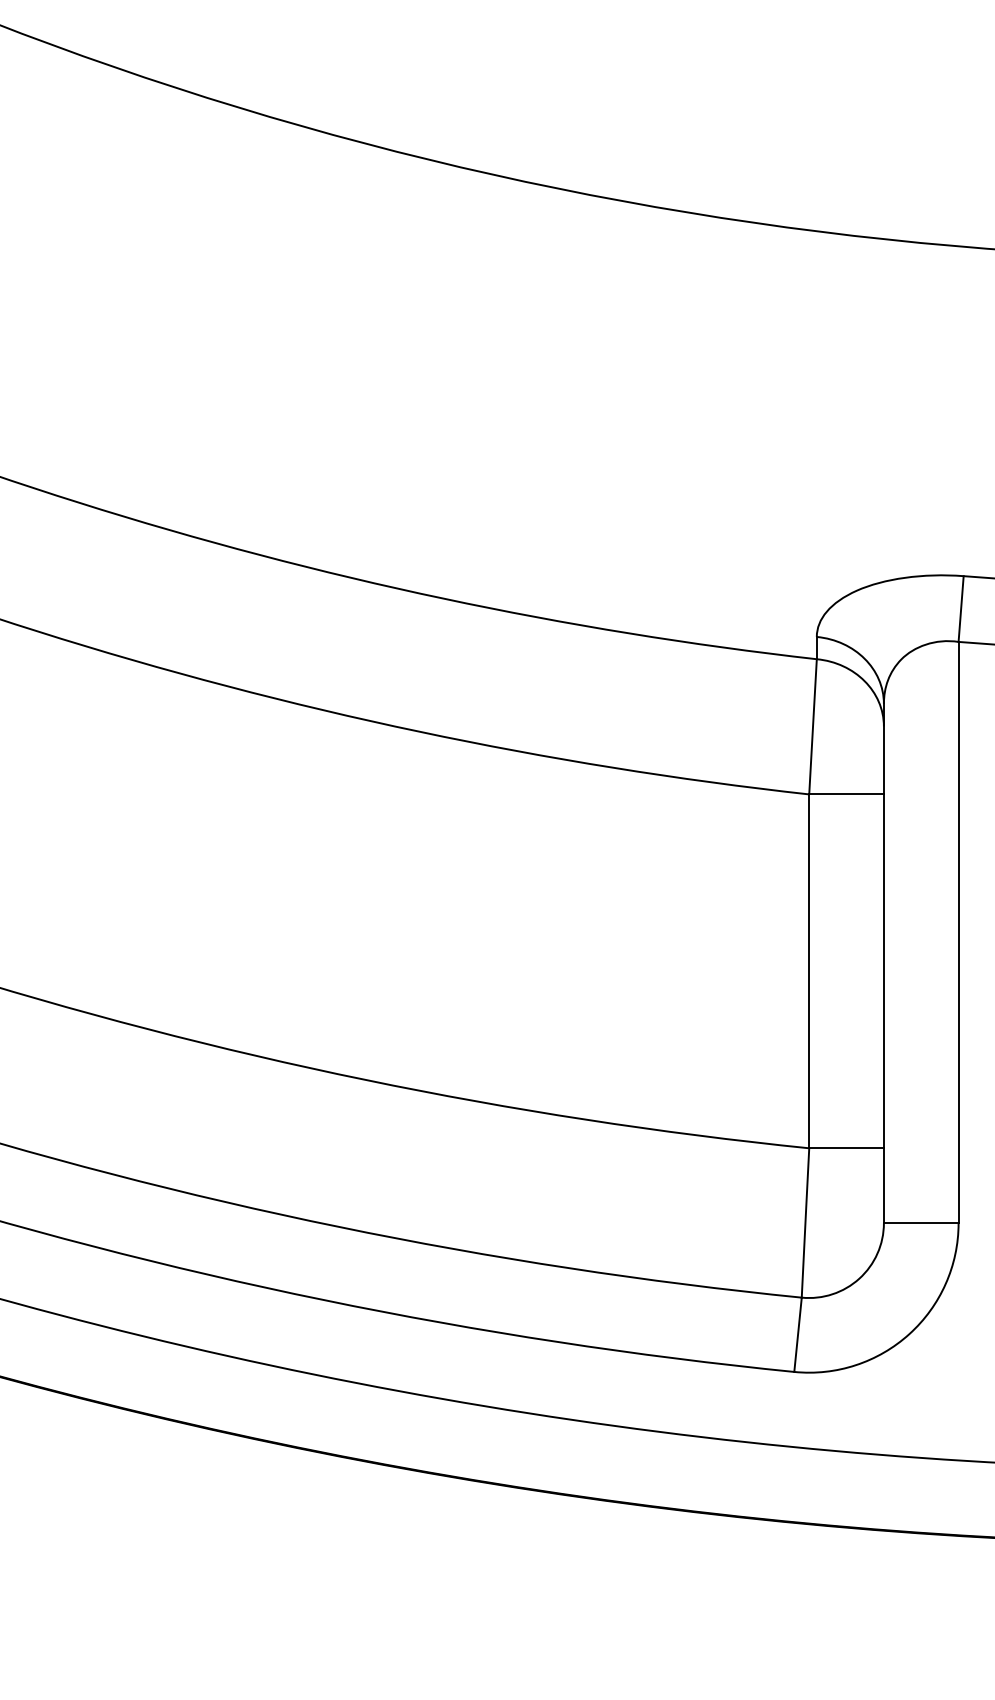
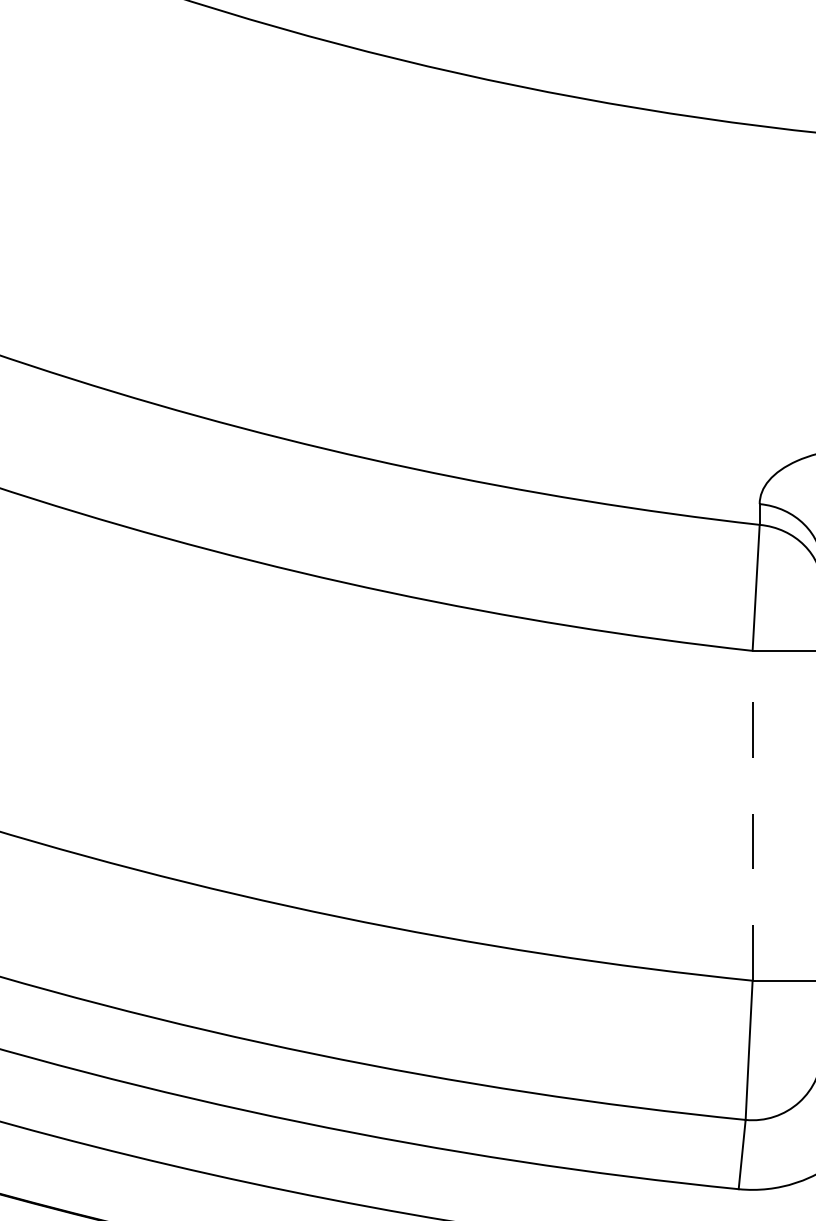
line: (809, 971) -> (752, 815), solid -> dashed

